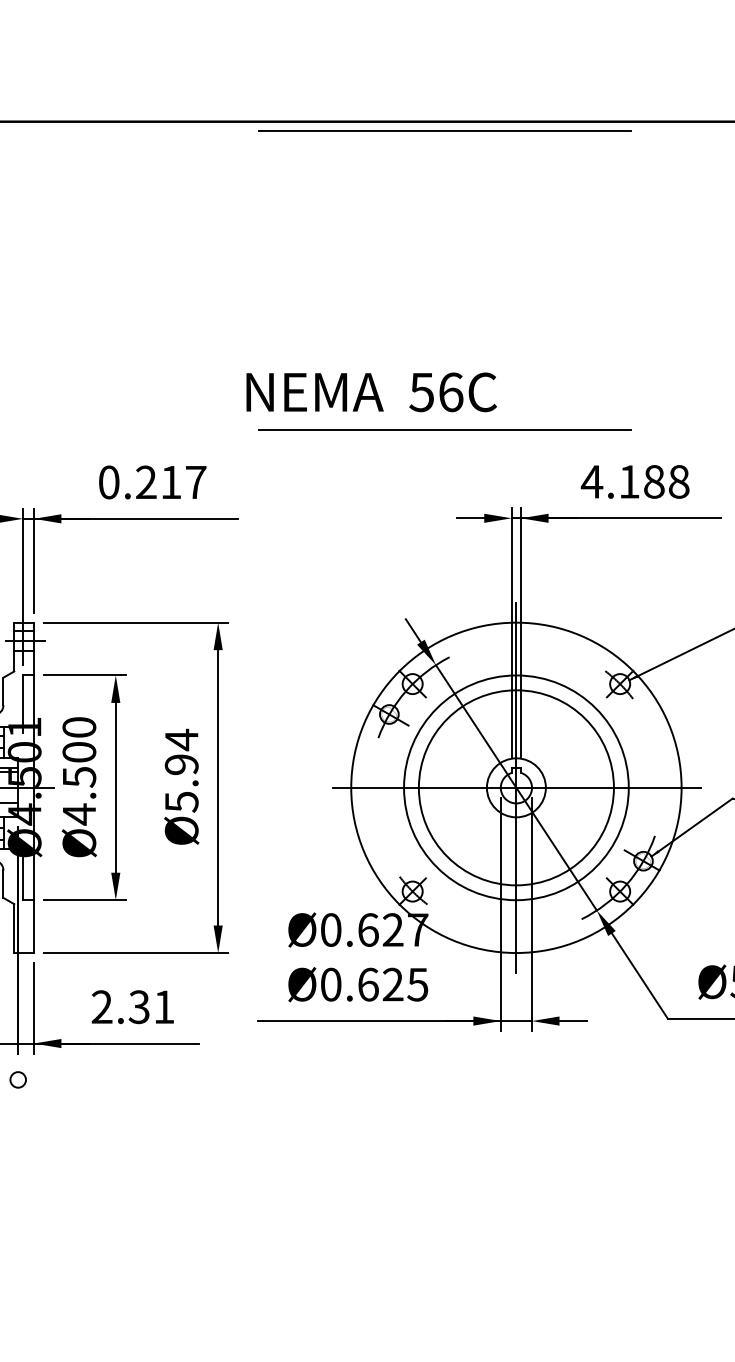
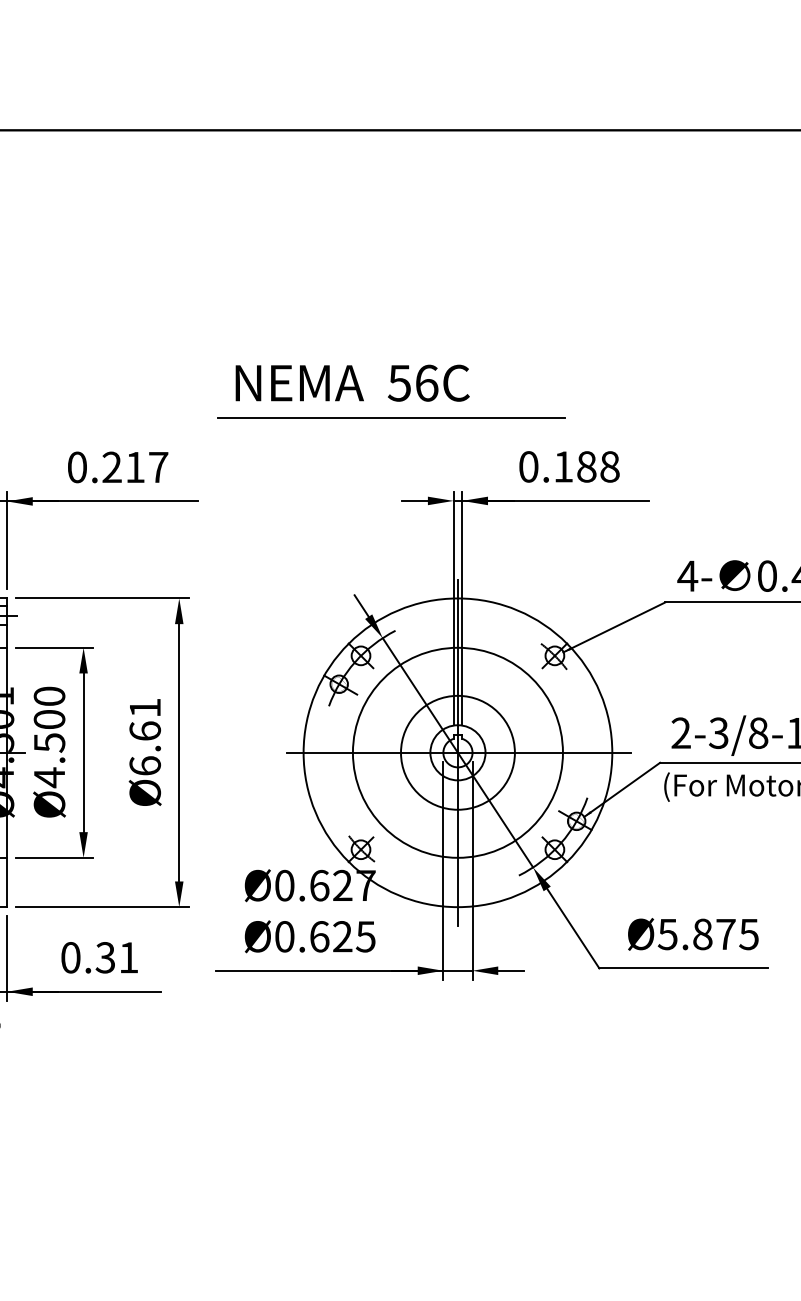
line: (445, 130) -> (391, 138), removed
text: (371, 391) -> (352, 382), moved
text: (591, 481) -> (528, 466), 4.188 -> 0.188
text: (182, 770) -> (145, 736), Ø5.94 -> Ø6.61
circle: (515, 787) -> (457, 752), size x0.62
text: (101, 1006) -> (70, 957), 2.31 -> 0.31

